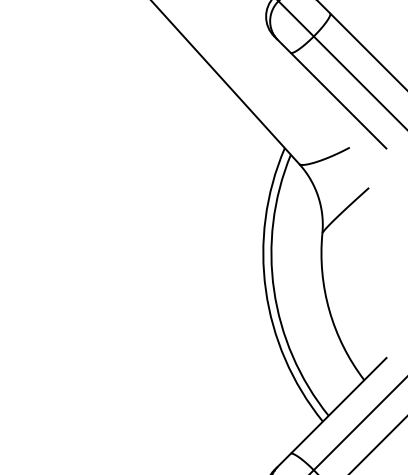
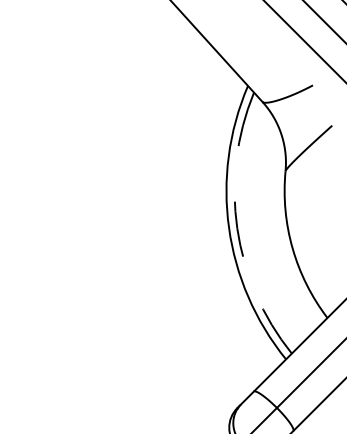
arc: (274, 290) -> (237, 228), solid -> dashed

